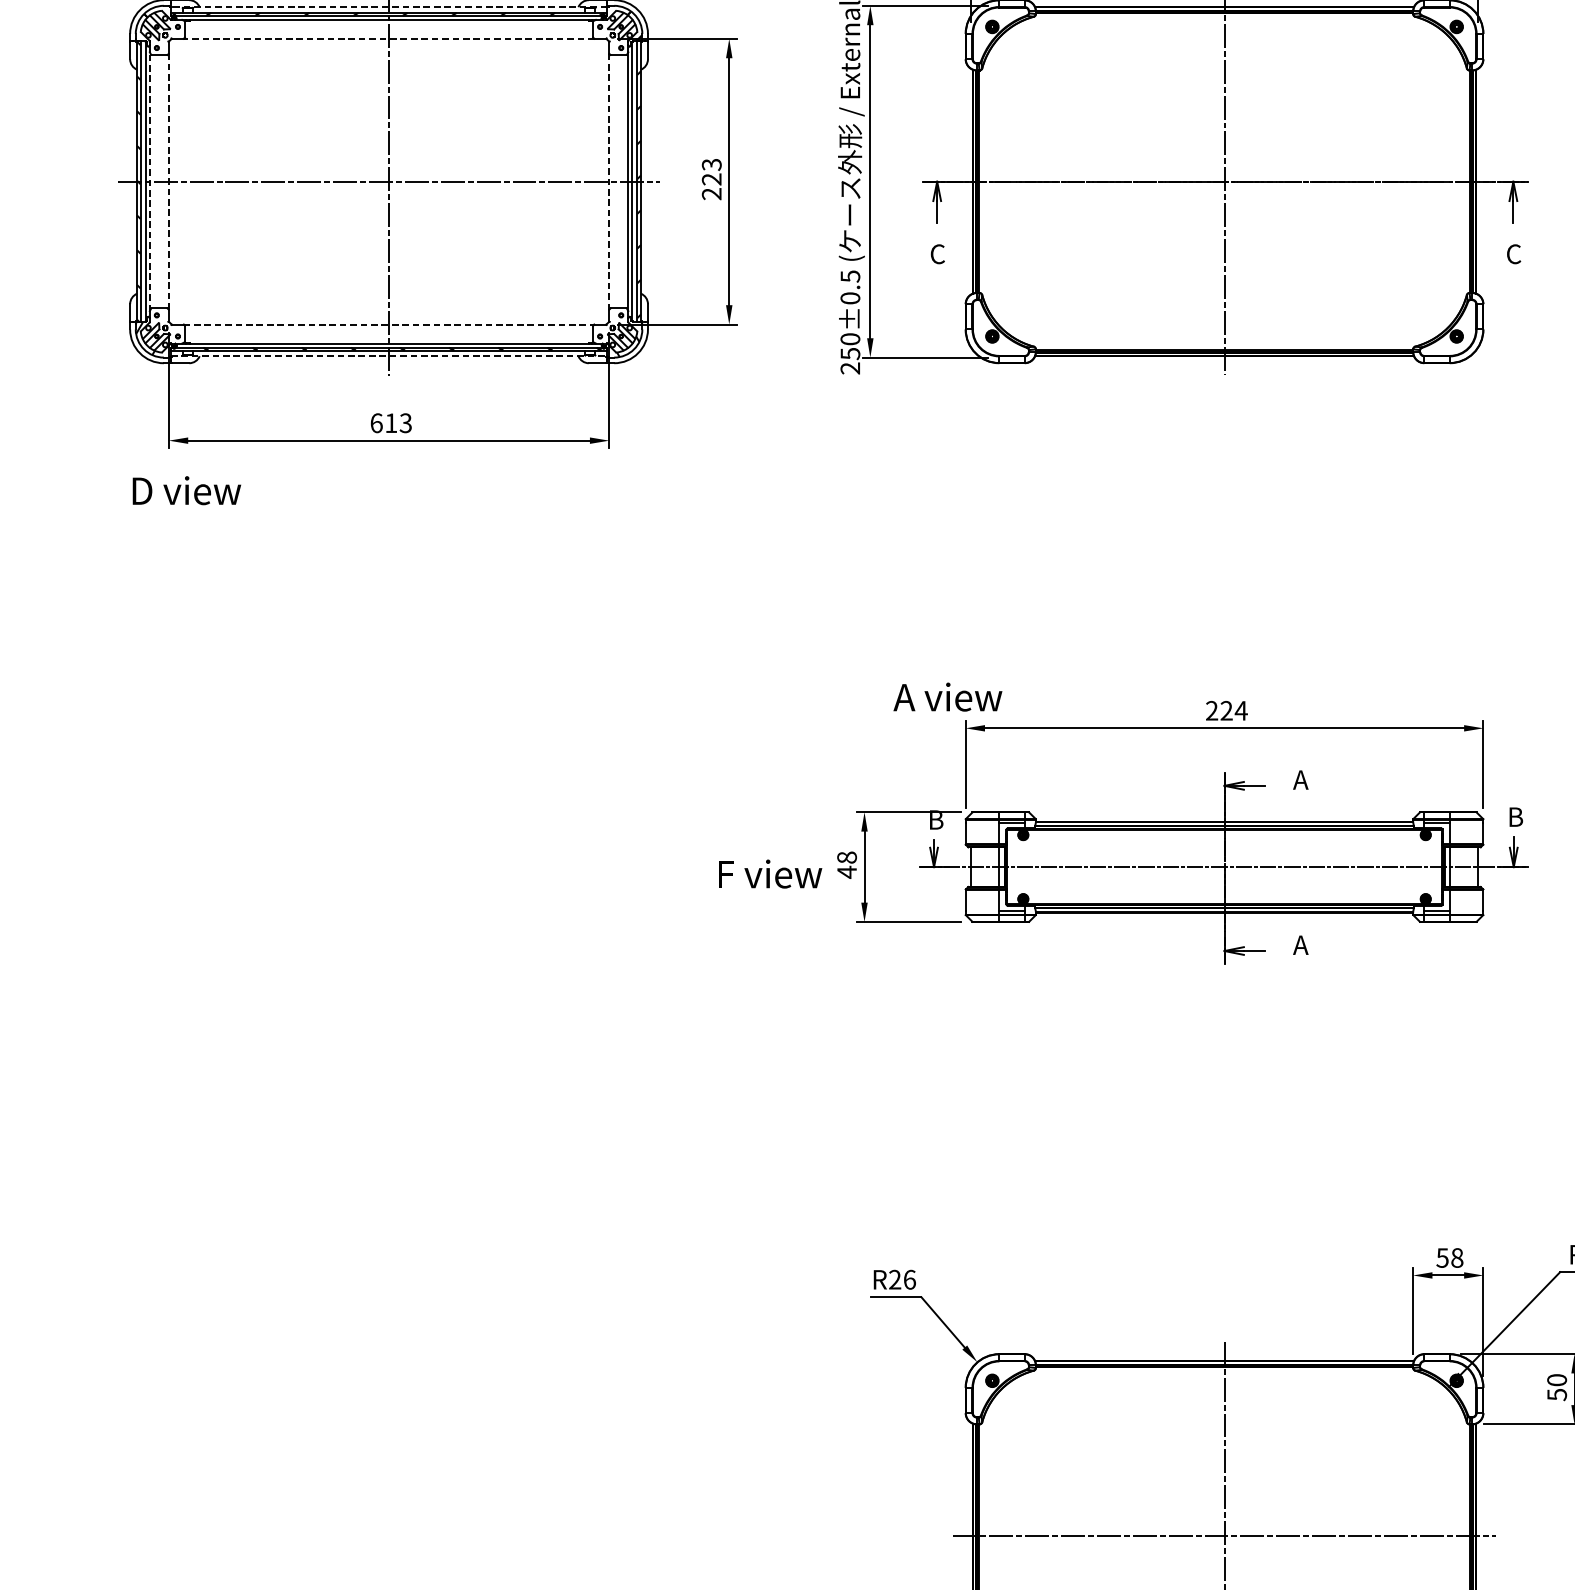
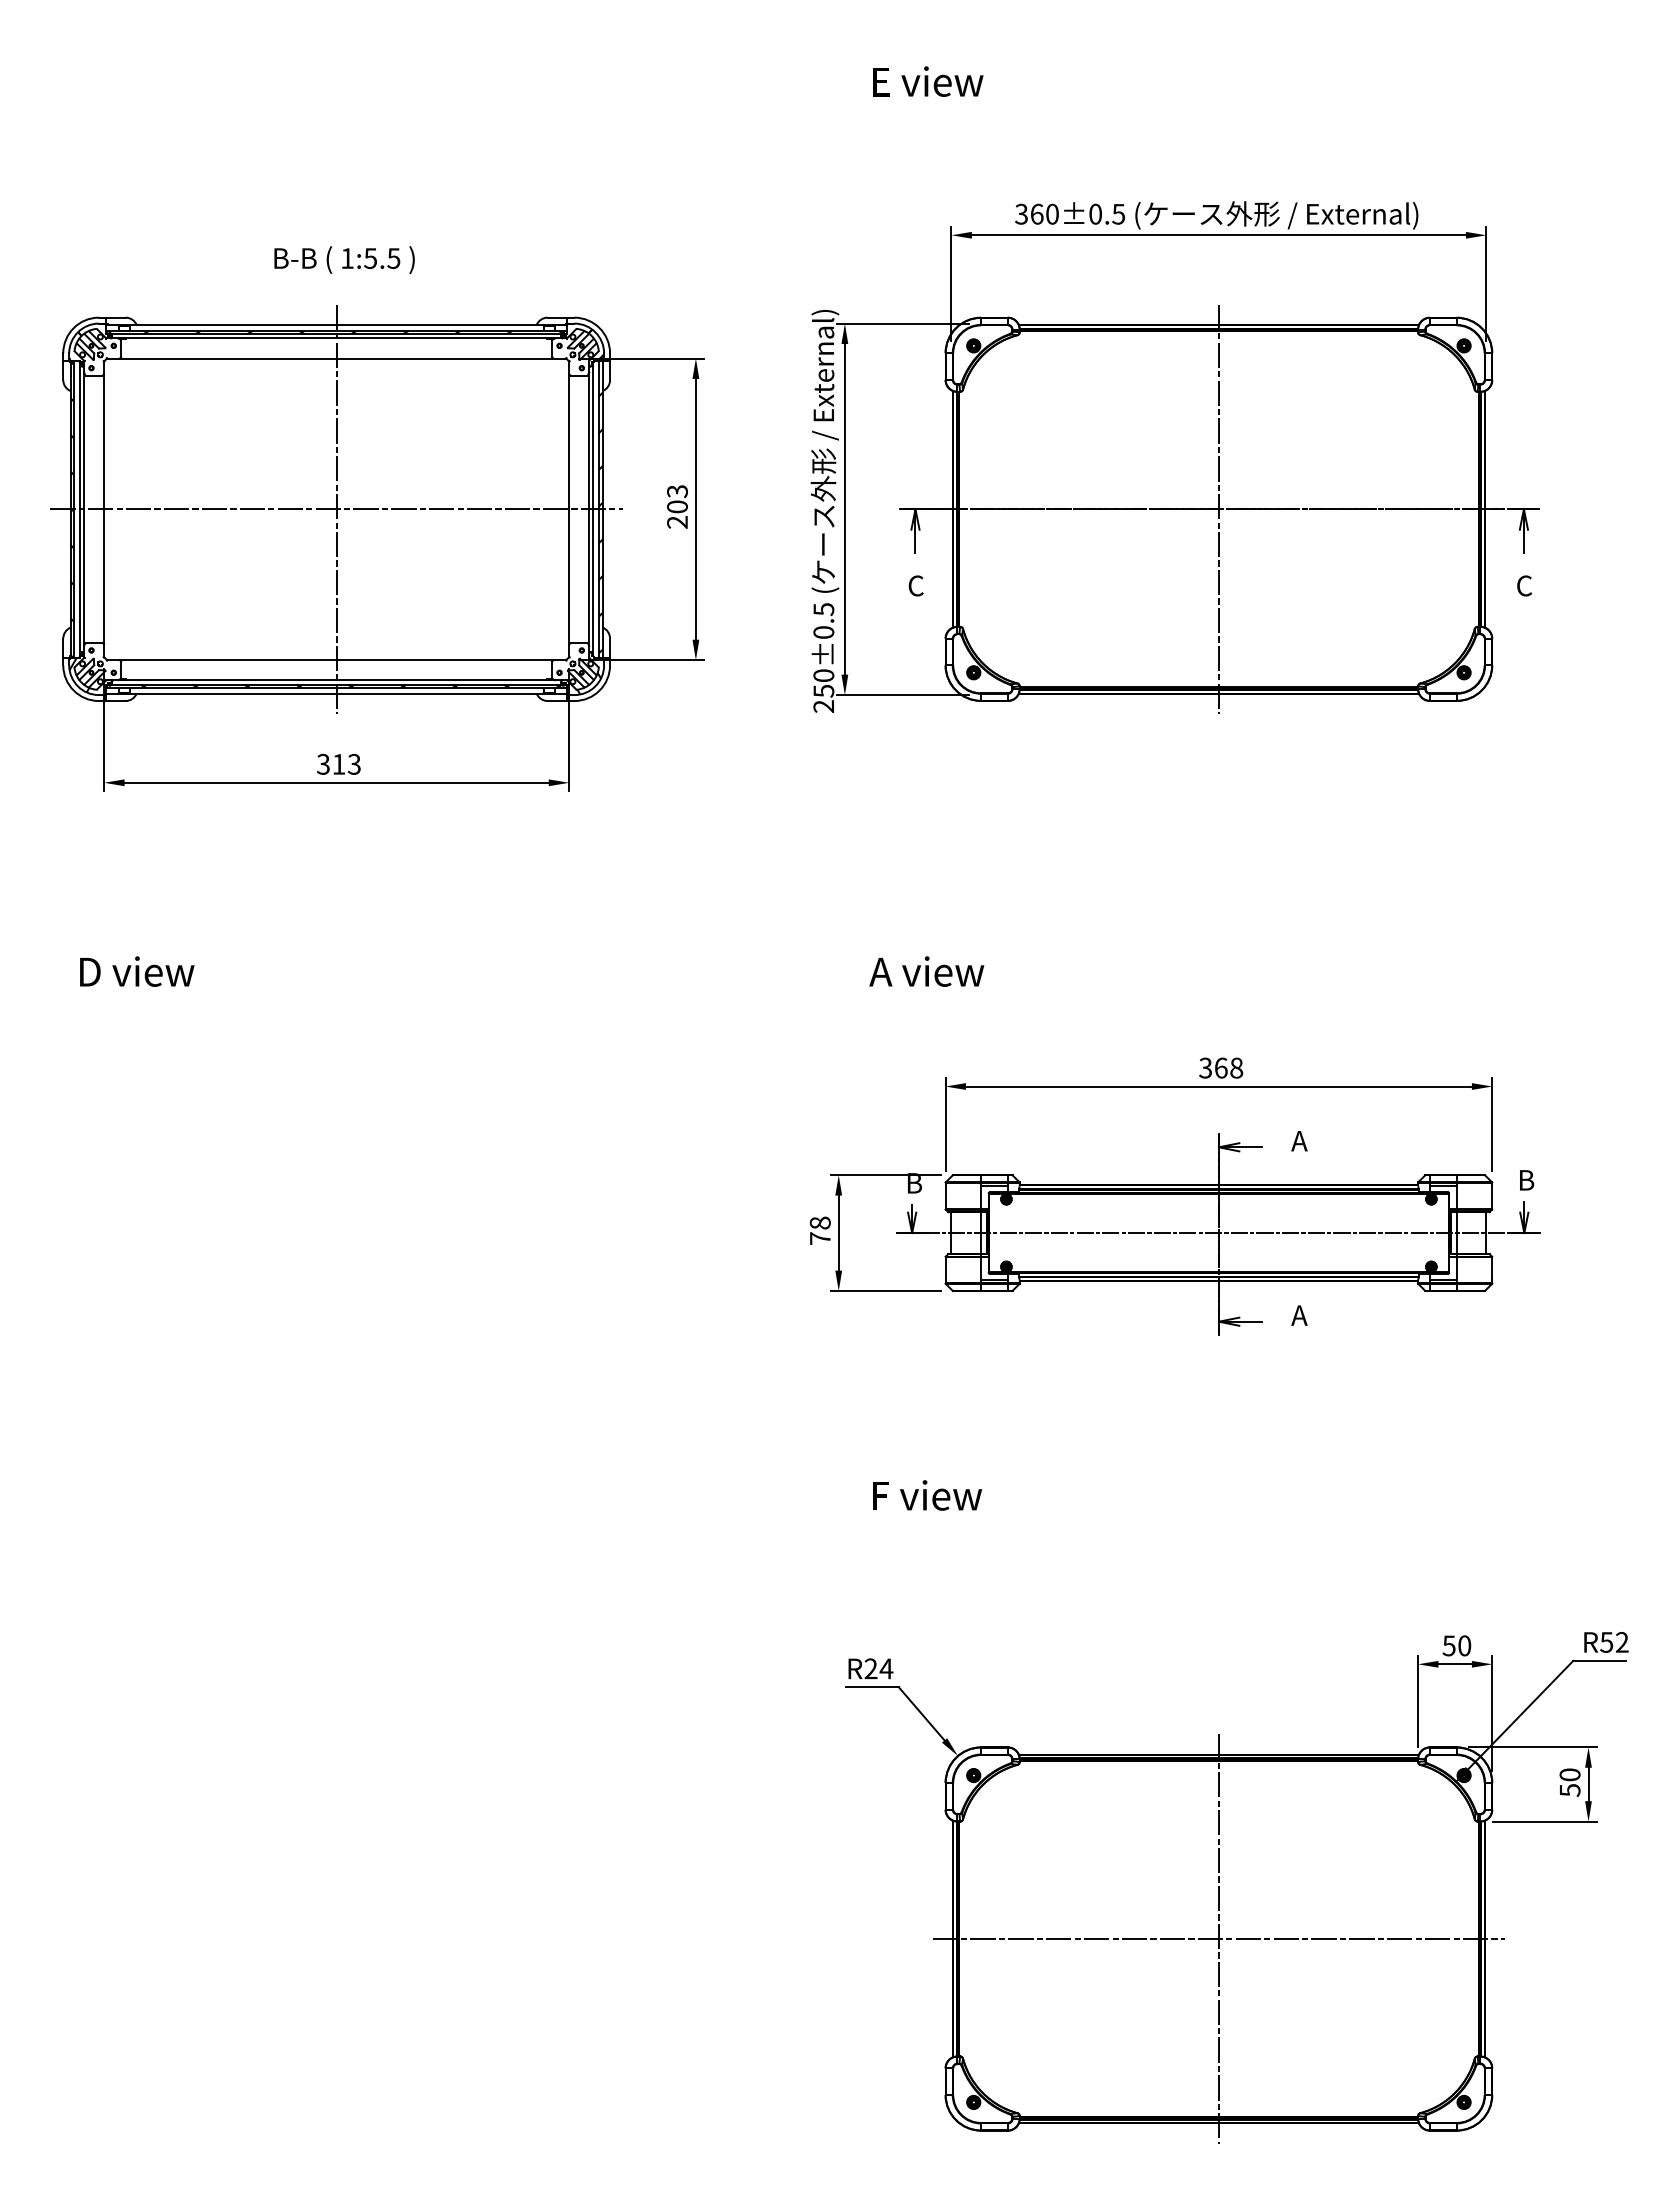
line: (388, 7) -> (336, 325), dashed -> solid
line: (388, 38) -> (336, 358), dashed -> solid
text: (711, 179) -> (677, 506), 223 -> 203
line: (169, 180) -> (104, 508), dashed -> solid
line: (150, 181) -> (84, 509), dashed -> solid
line: (609, 181) -> (569, 509), dashed -> solid
line: (389, 324) -> (337, 660), dashed -> solid
line: (389, 356) -> (337, 693), dashed -> solid
text: (376, 422) -> (323, 763), 613 -> 313
text: (187, 490) -> (137, 971), moved
text: (947, 697) -> (926, 971), moved
text: (1226, 710) -> (1221, 1067), 224 -> 368
text: (847, 872) -> (820, 1238), 48 -> 78
text: (770, 874) -> (927, 1495), moved
text: (1457, 1258) -> (1464, 1646), 58 -> 50
text: (909, 1279) -> (886, 1668), R26 -> R24

